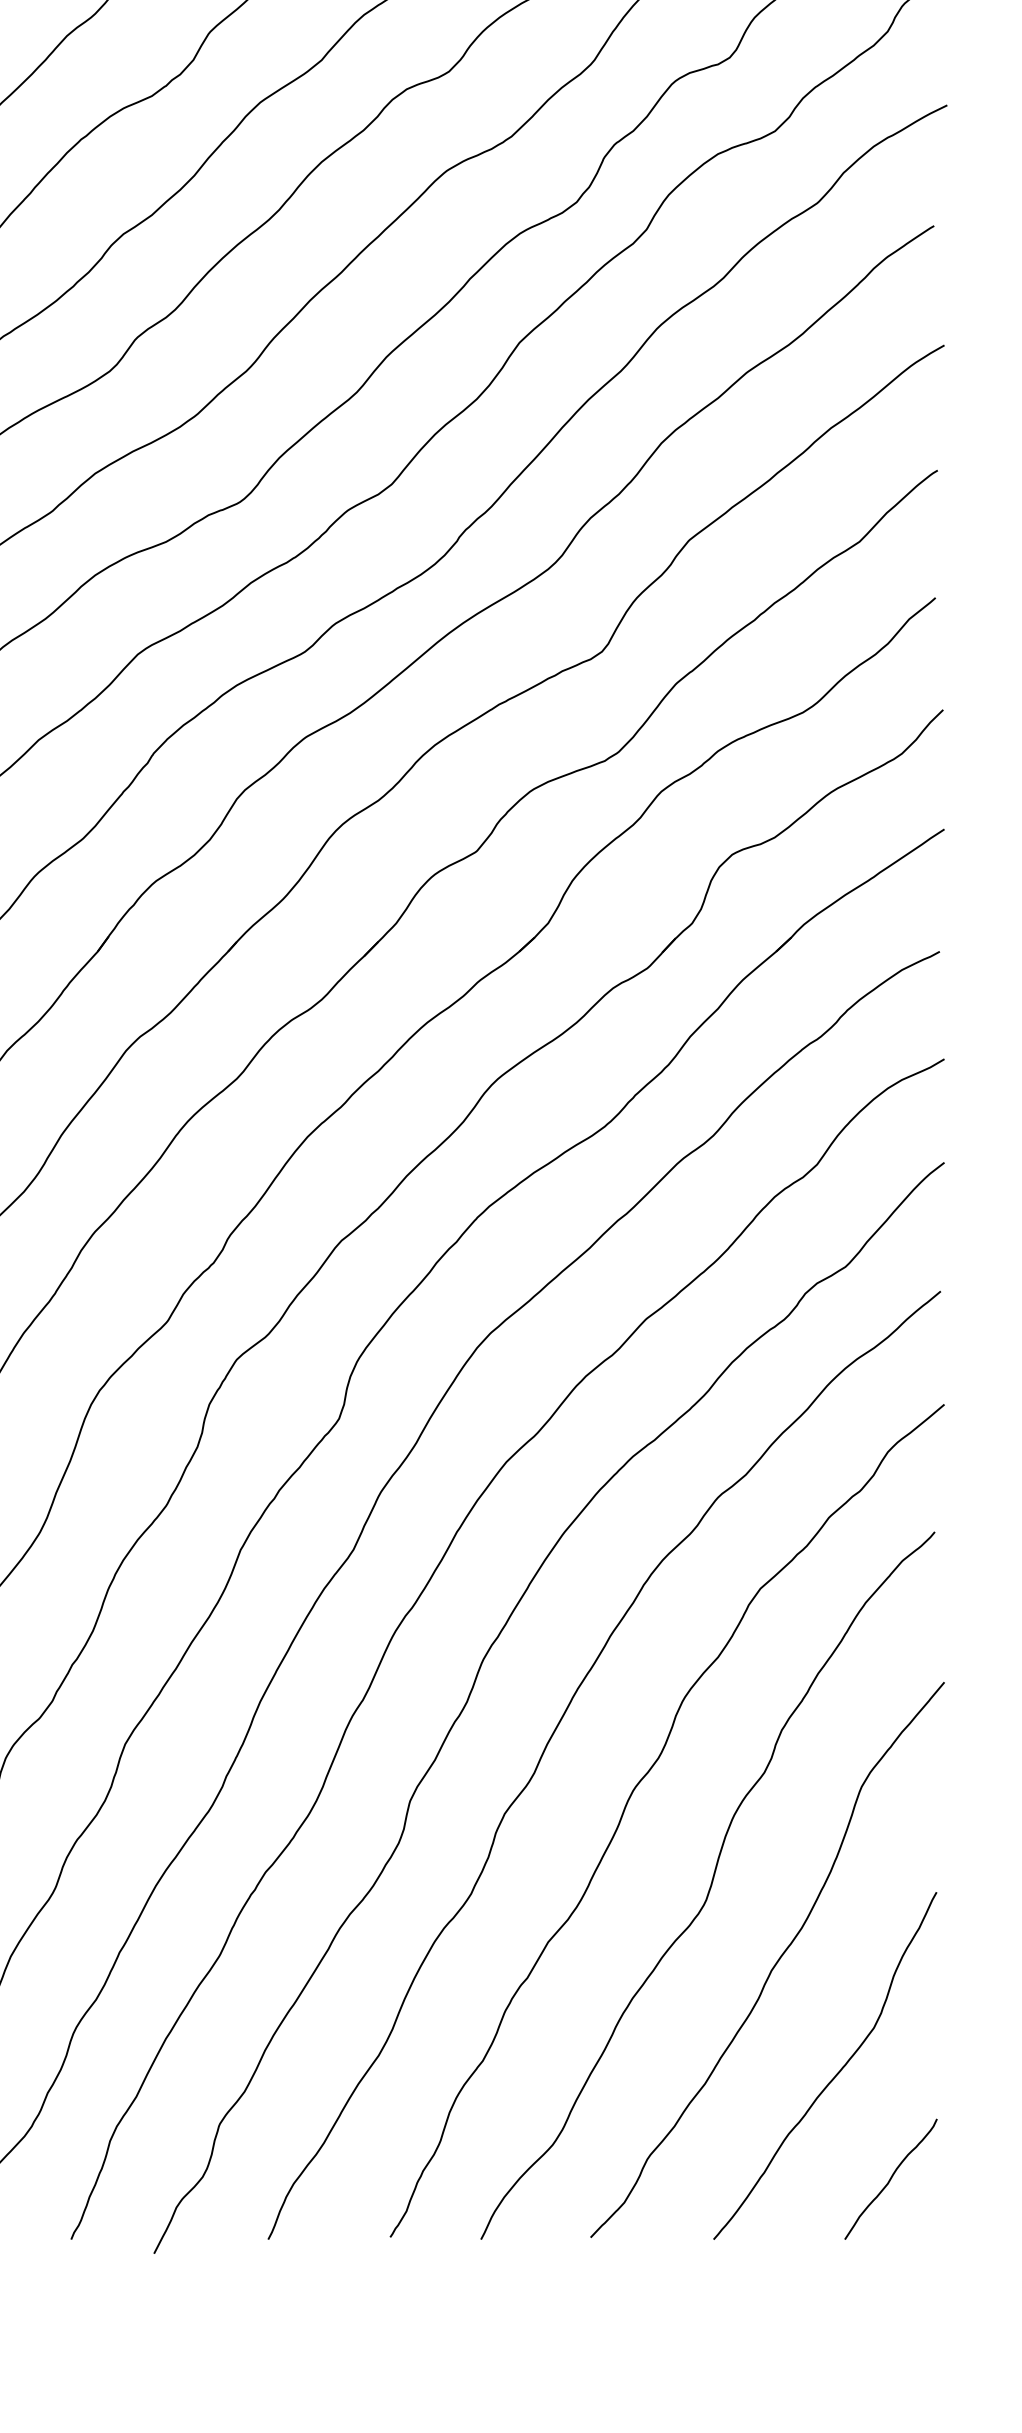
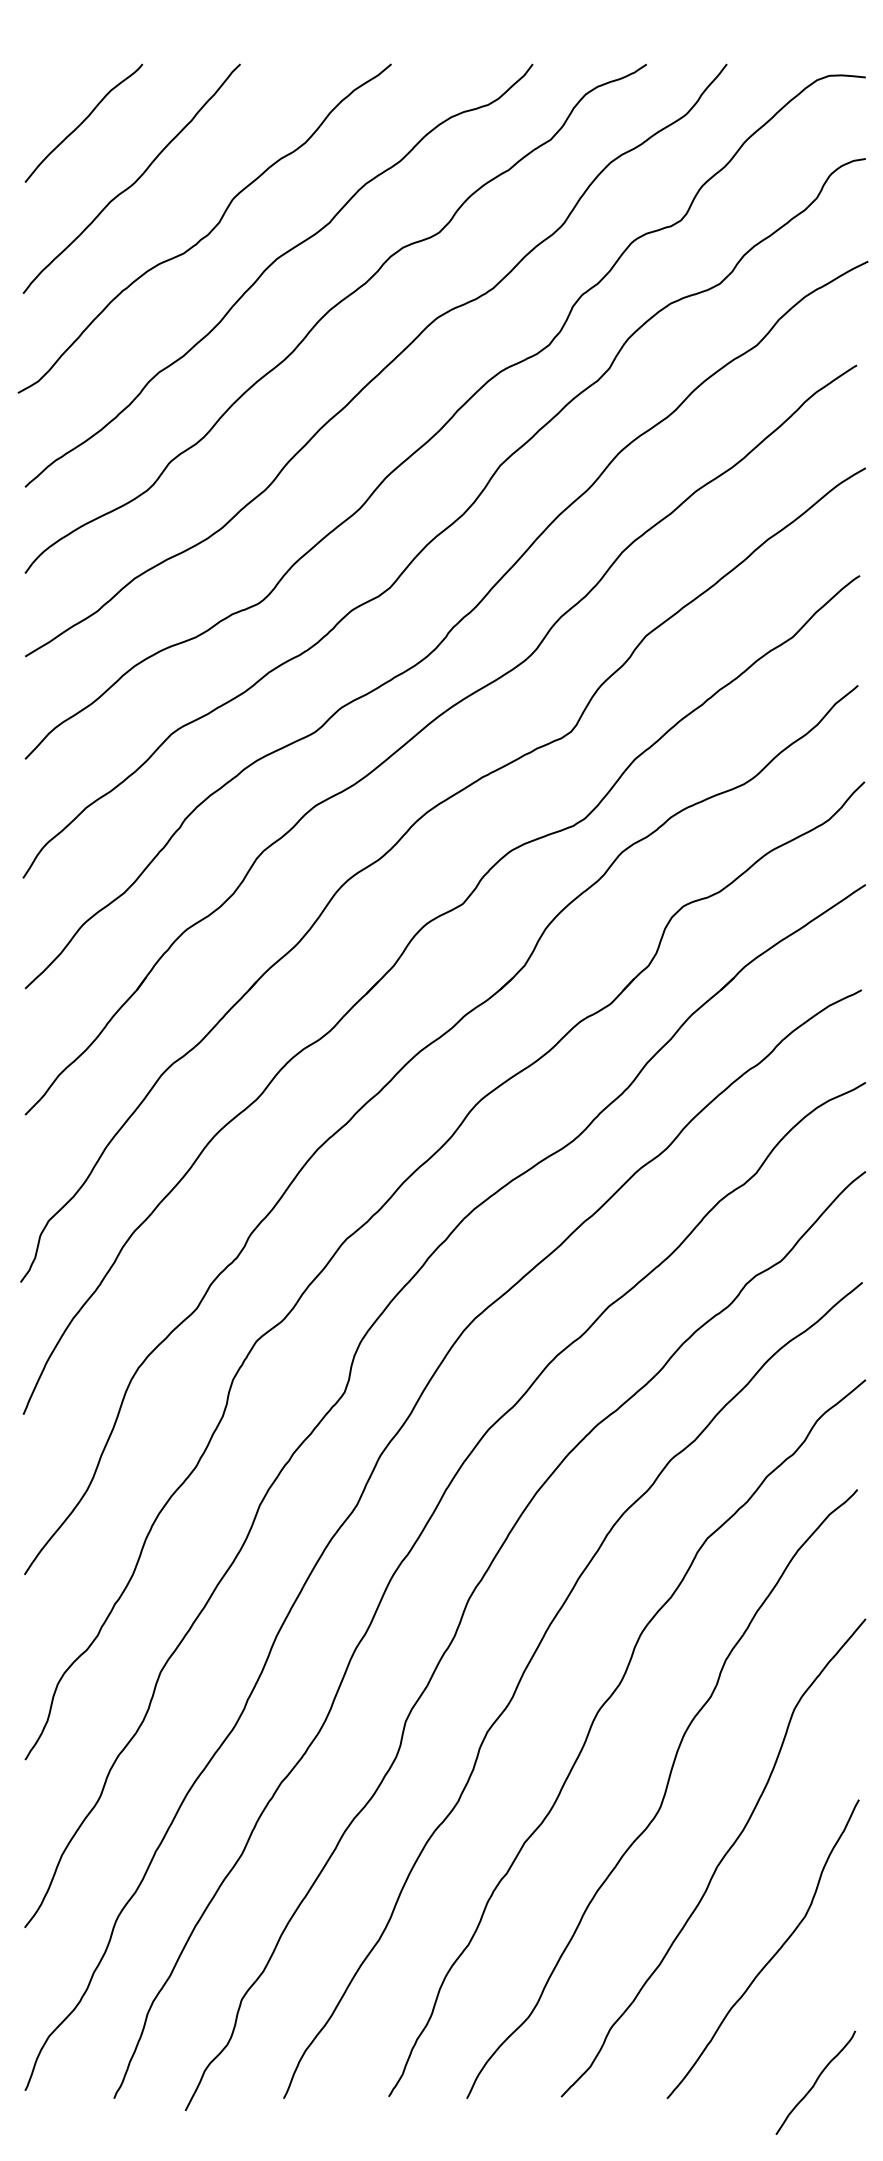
curve: (890, 2178) -> (815, 2082), moved

